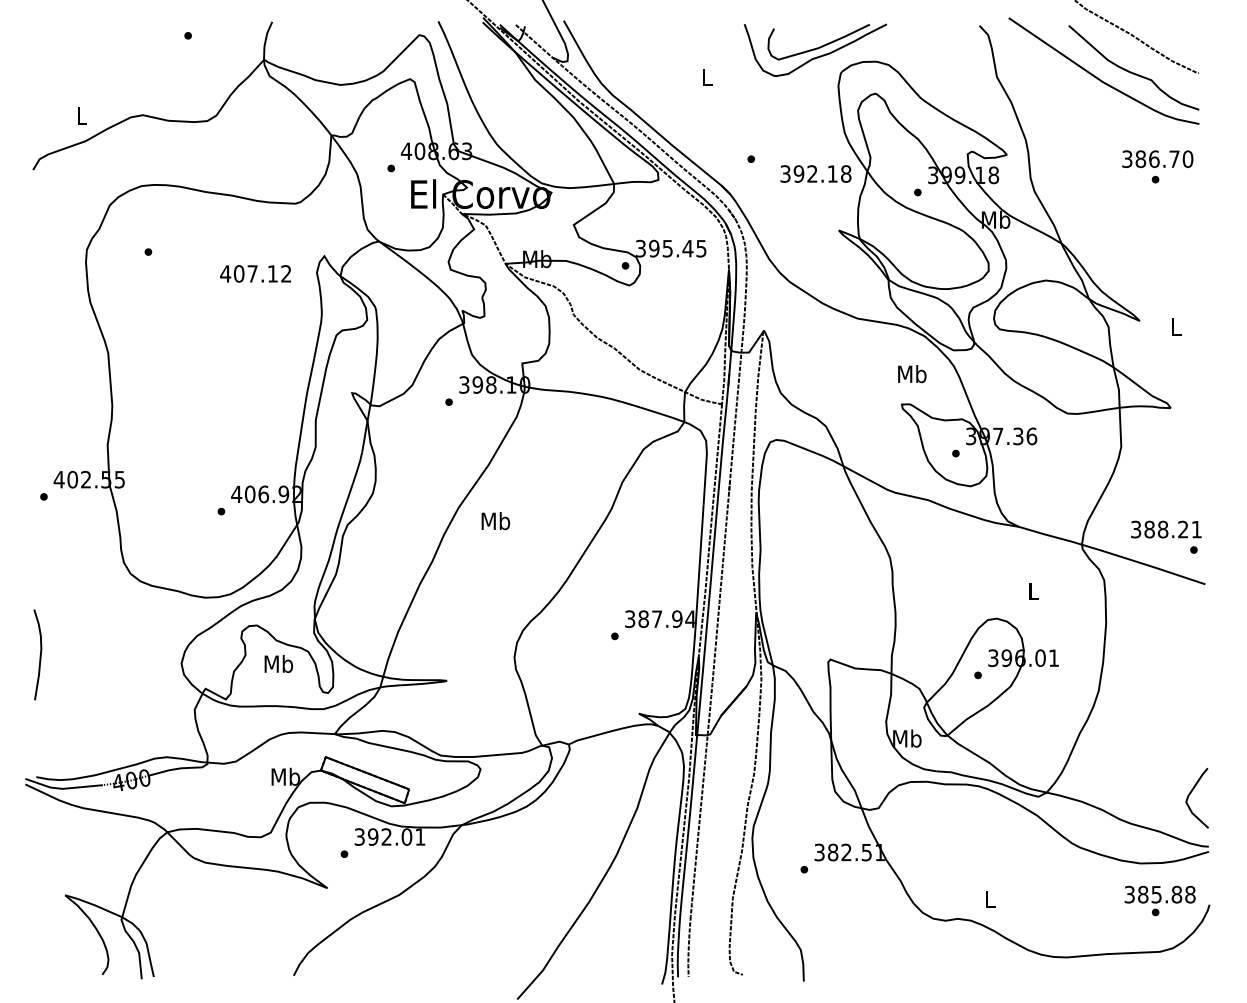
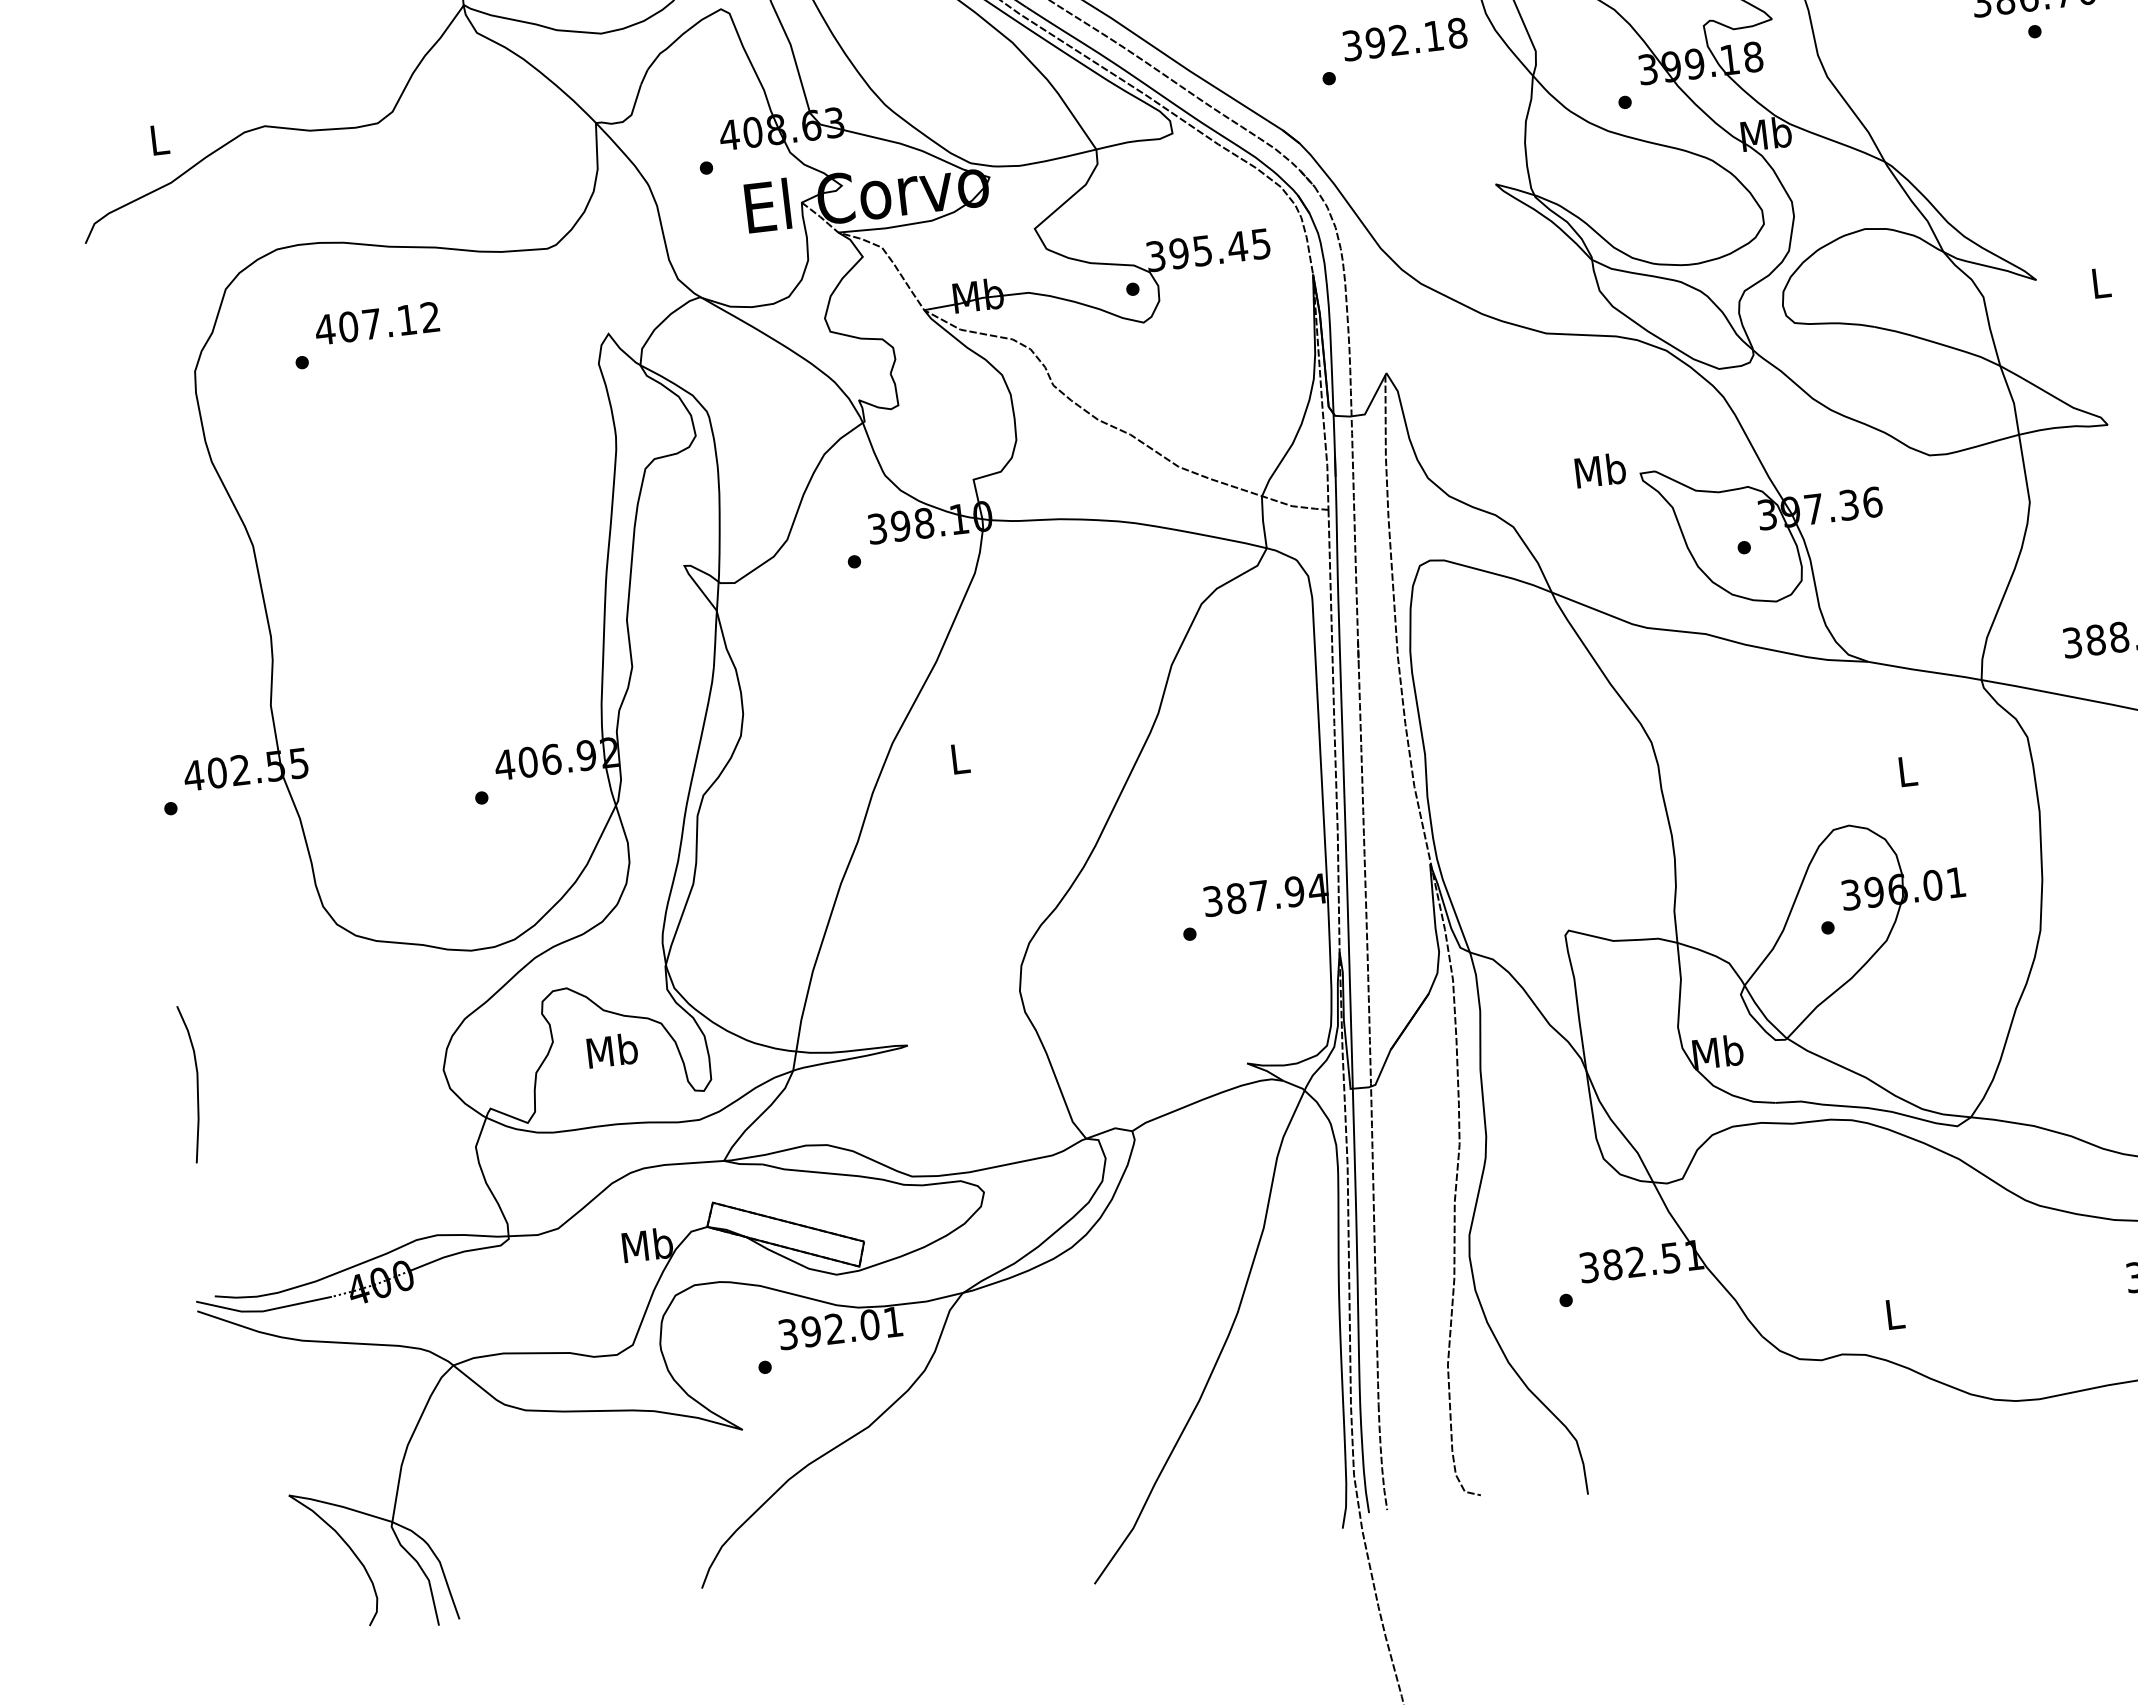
text: (815, 173) -> (1404, 38), moved
text: (255, 273) -> (376, 322), moved
text: (912, 374) -> (1600, 471), moved
text: (495, 521) -> (959, 759), Mb -> L

